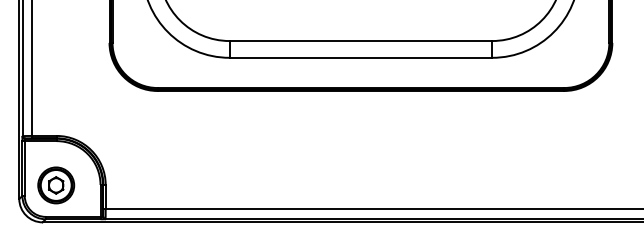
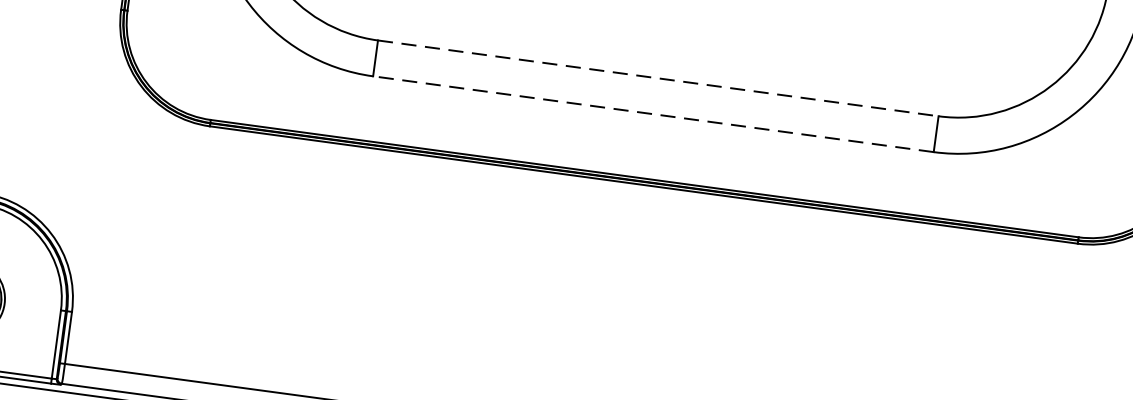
line: (361, 41) -> (659, 79), solid -> dashed
line: (360, 57) -> (652, 113), solid -> dashed

